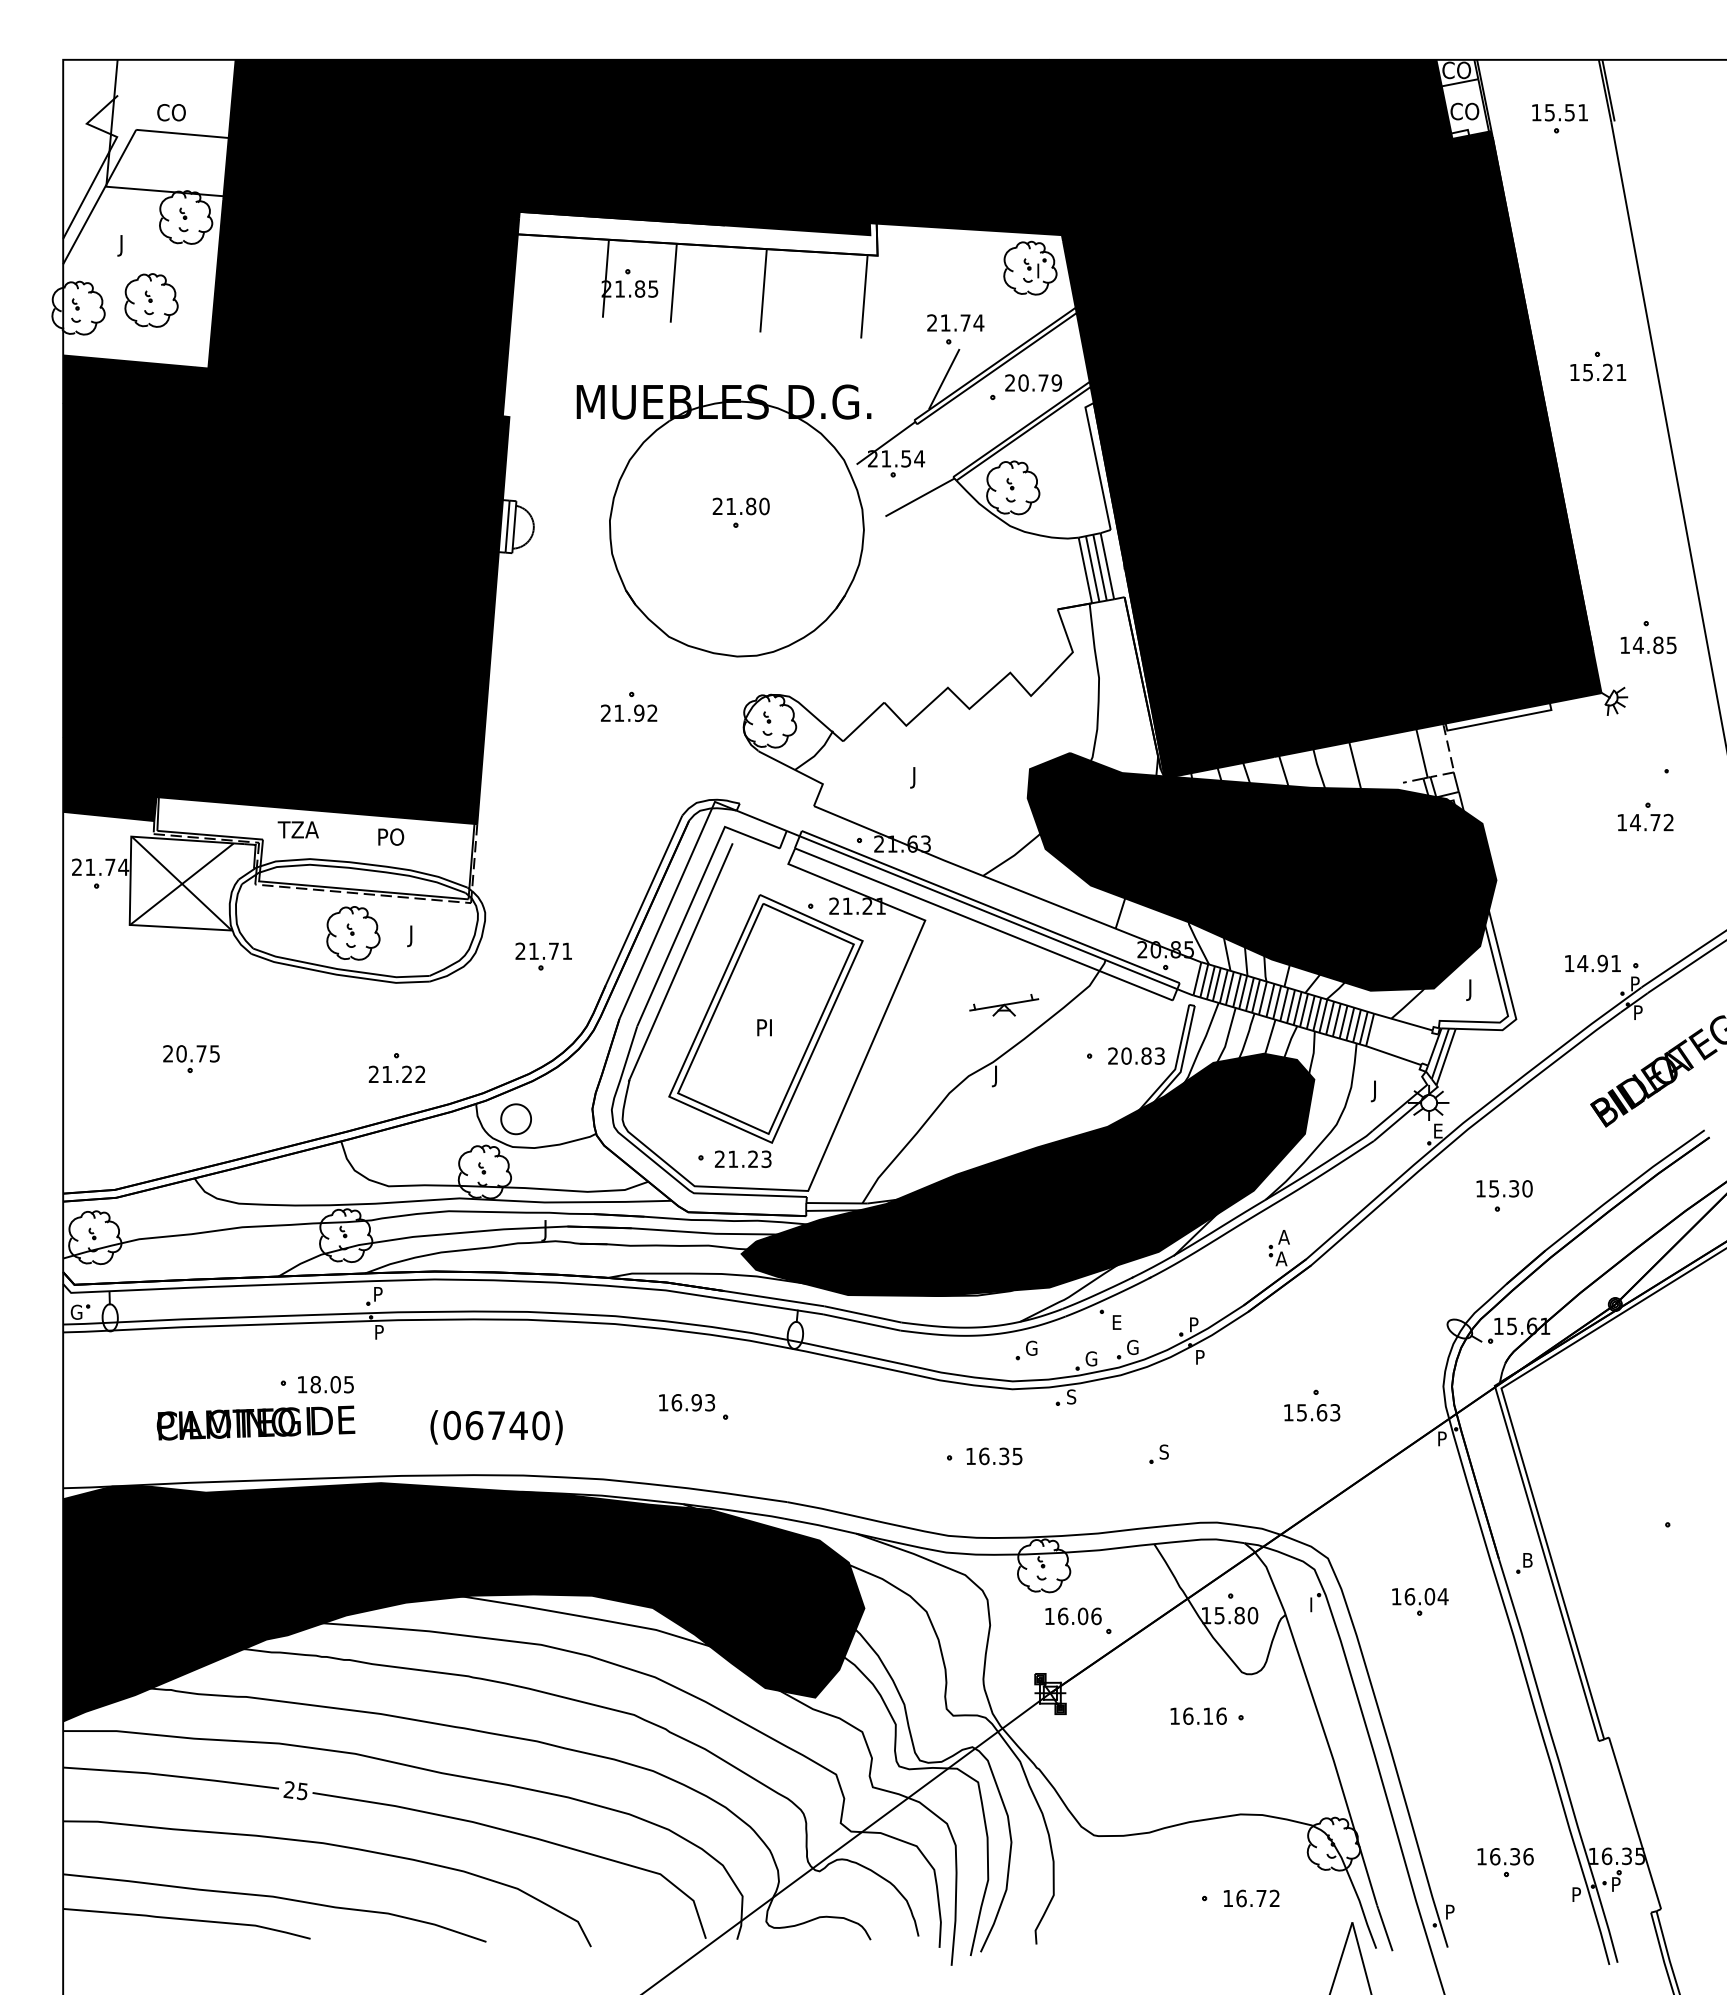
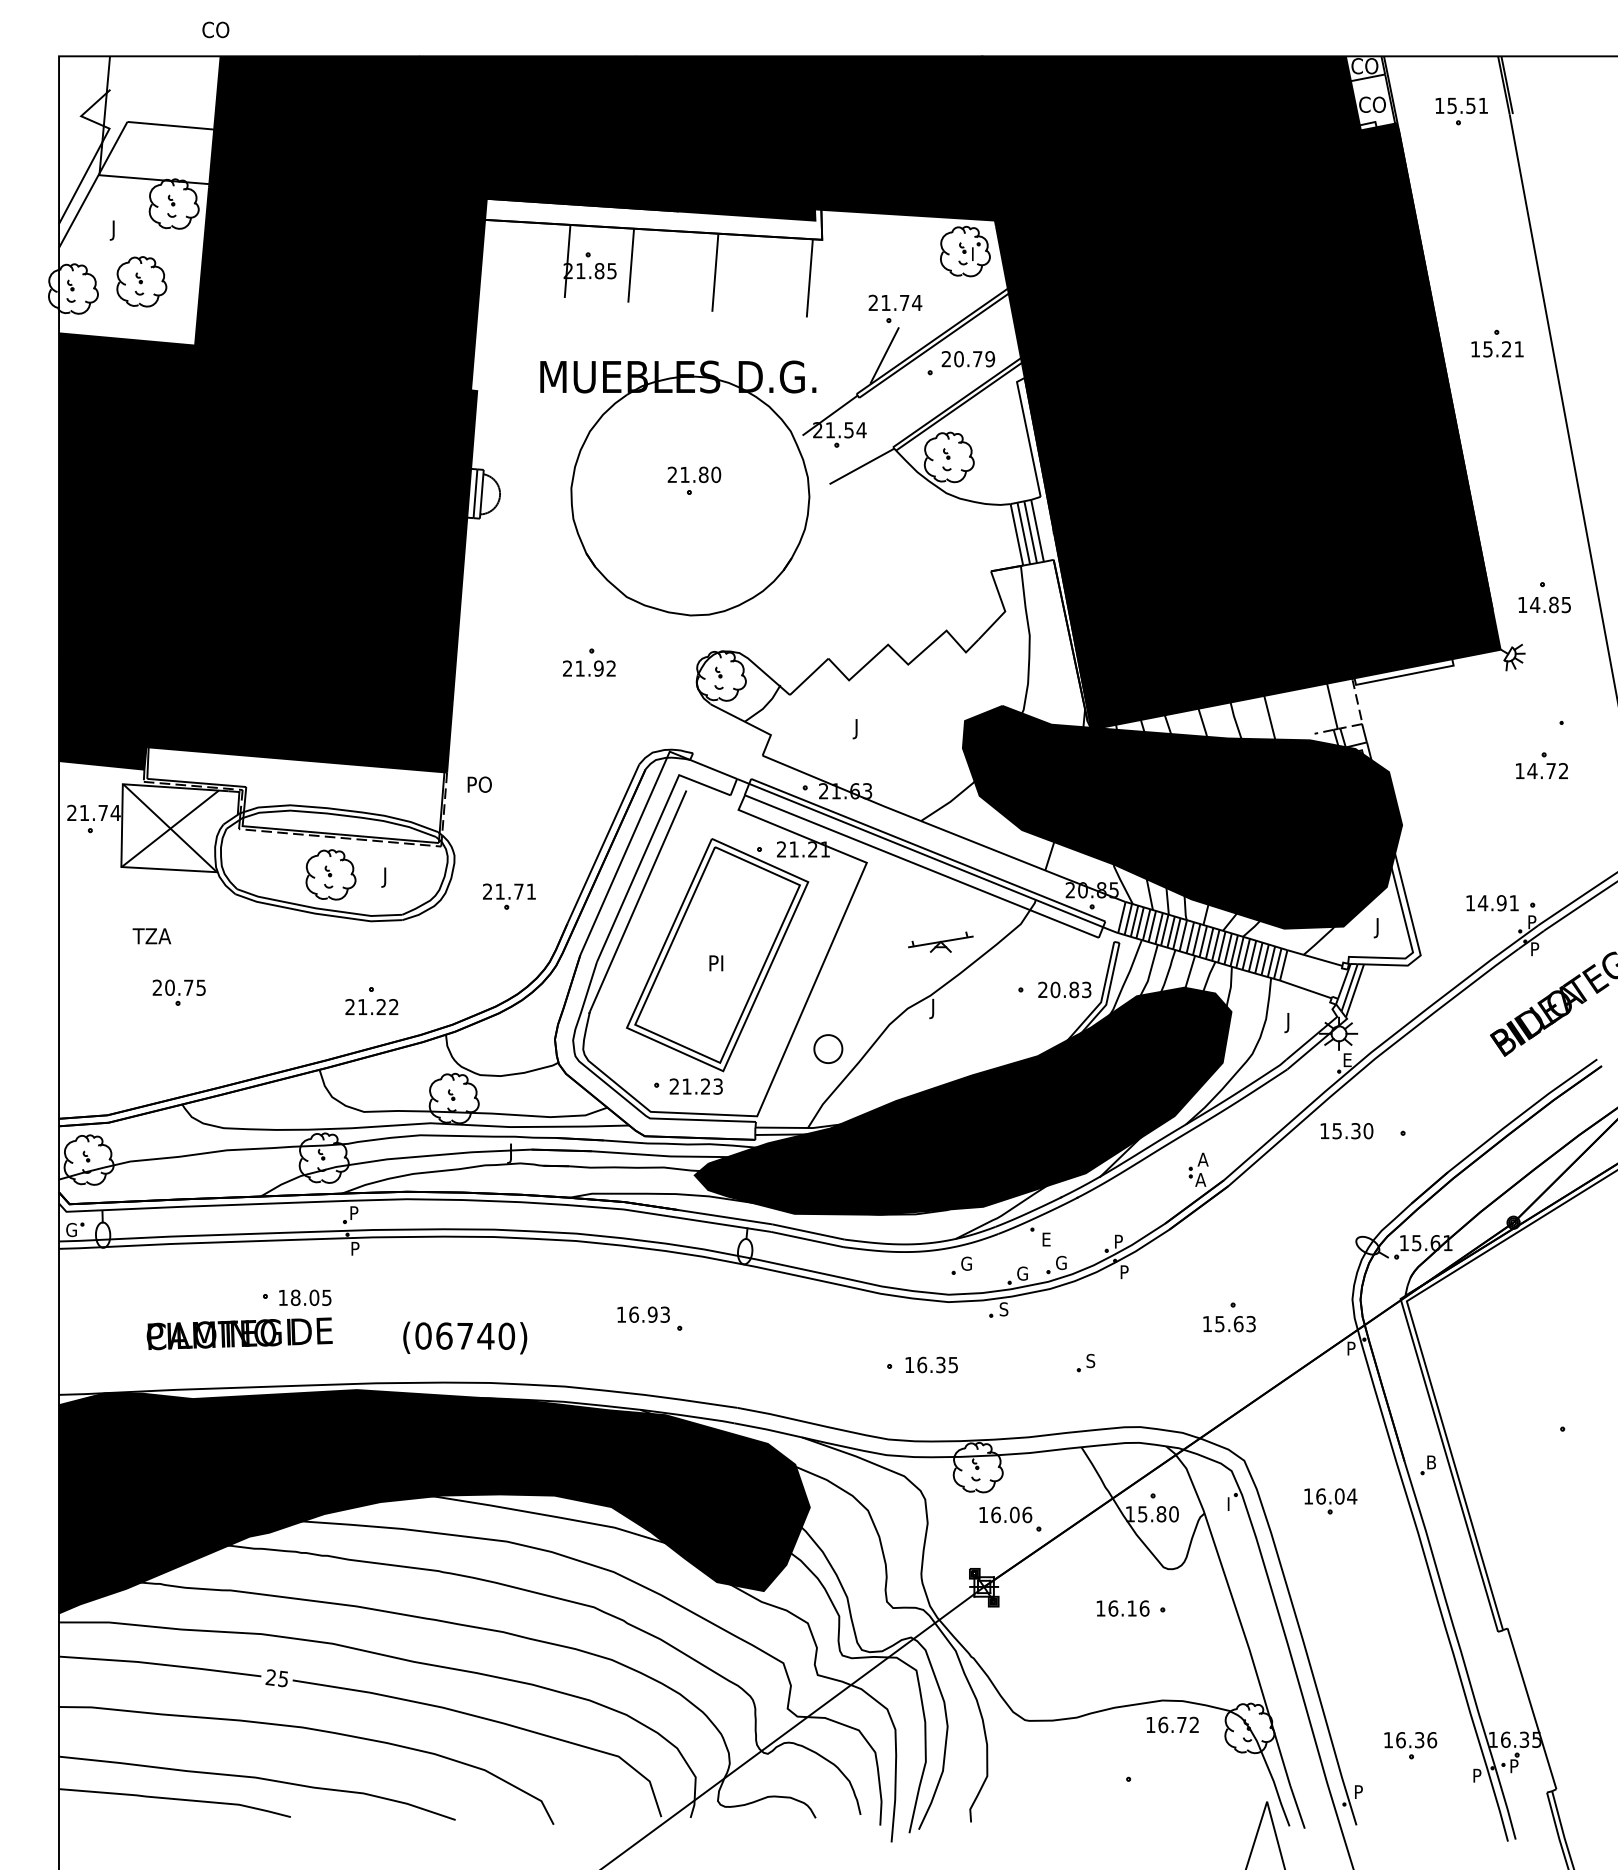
text: (171, 112) -> (215, 29), moved
text: (297, 829) -> (151, 935), moved
text: (391, 836) -> (480, 784), moved
part: (515, 1119) -> (827, 1049), moved
text: (1504, 1188) -> (1346, 1130), moved
text: (1251, 1898) -> (1172, 1724), moved

